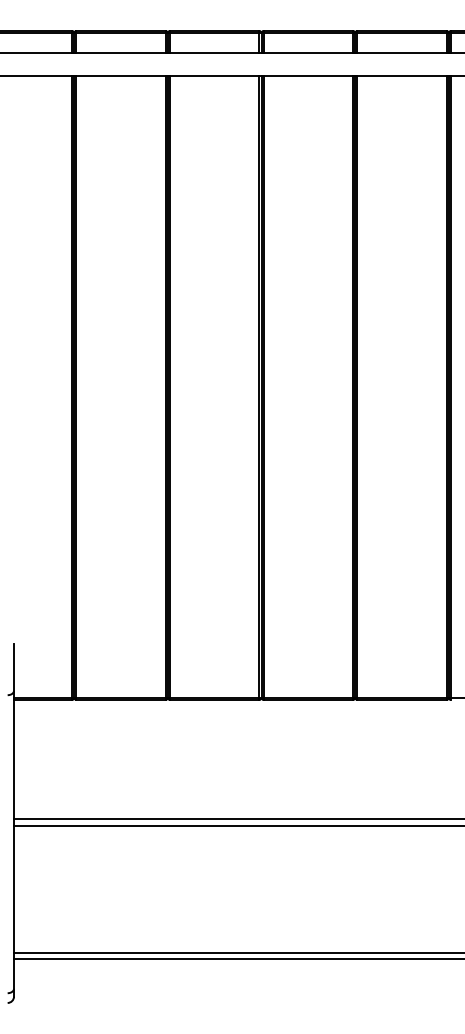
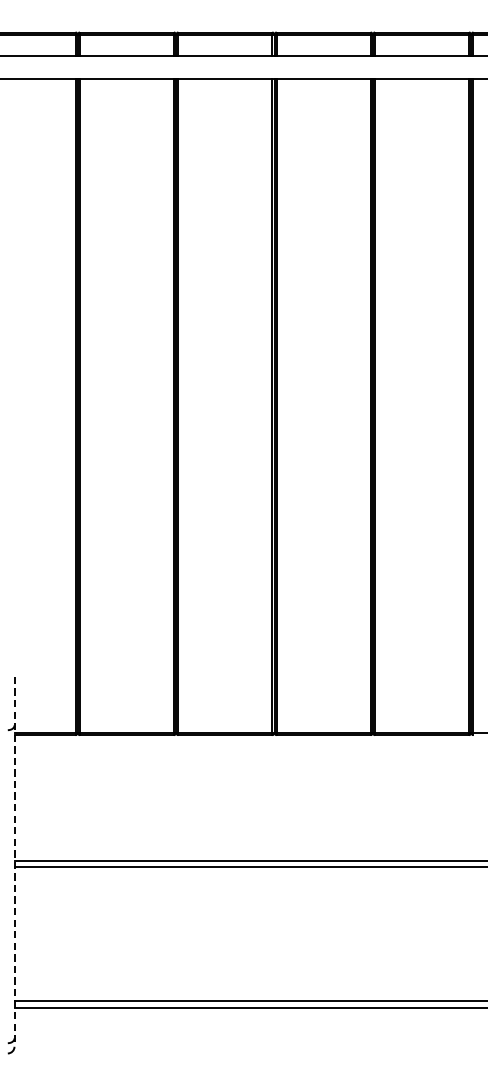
line: (14, 821) -> (15, 862), solid -> dashed

